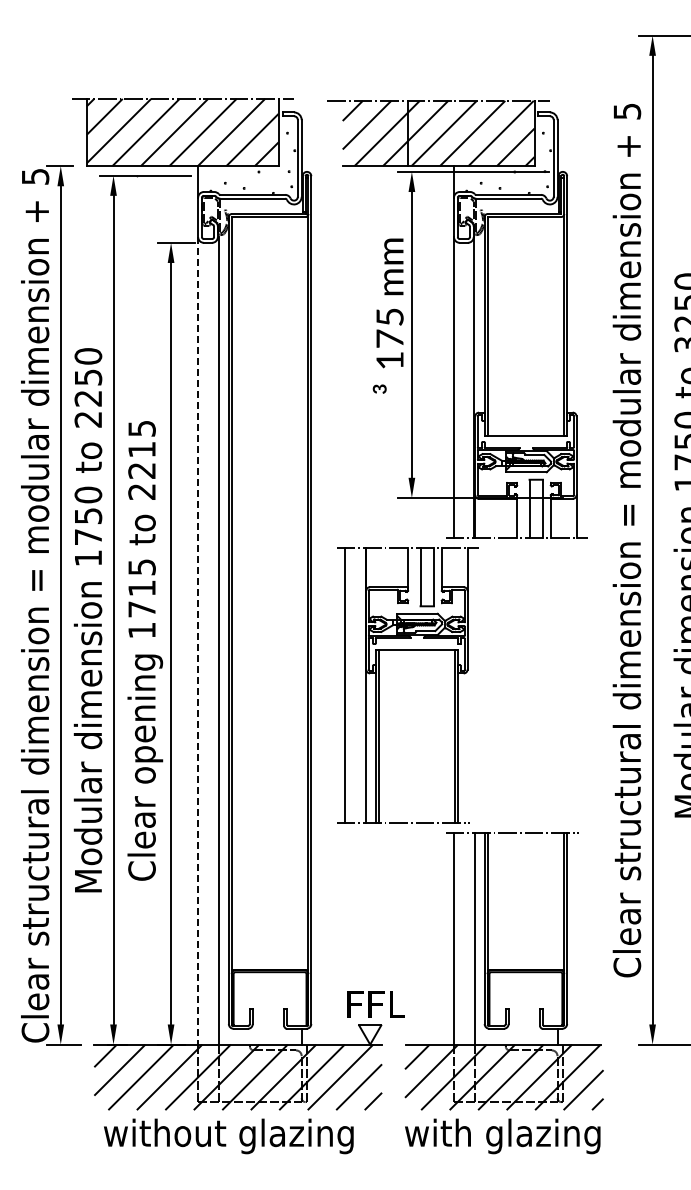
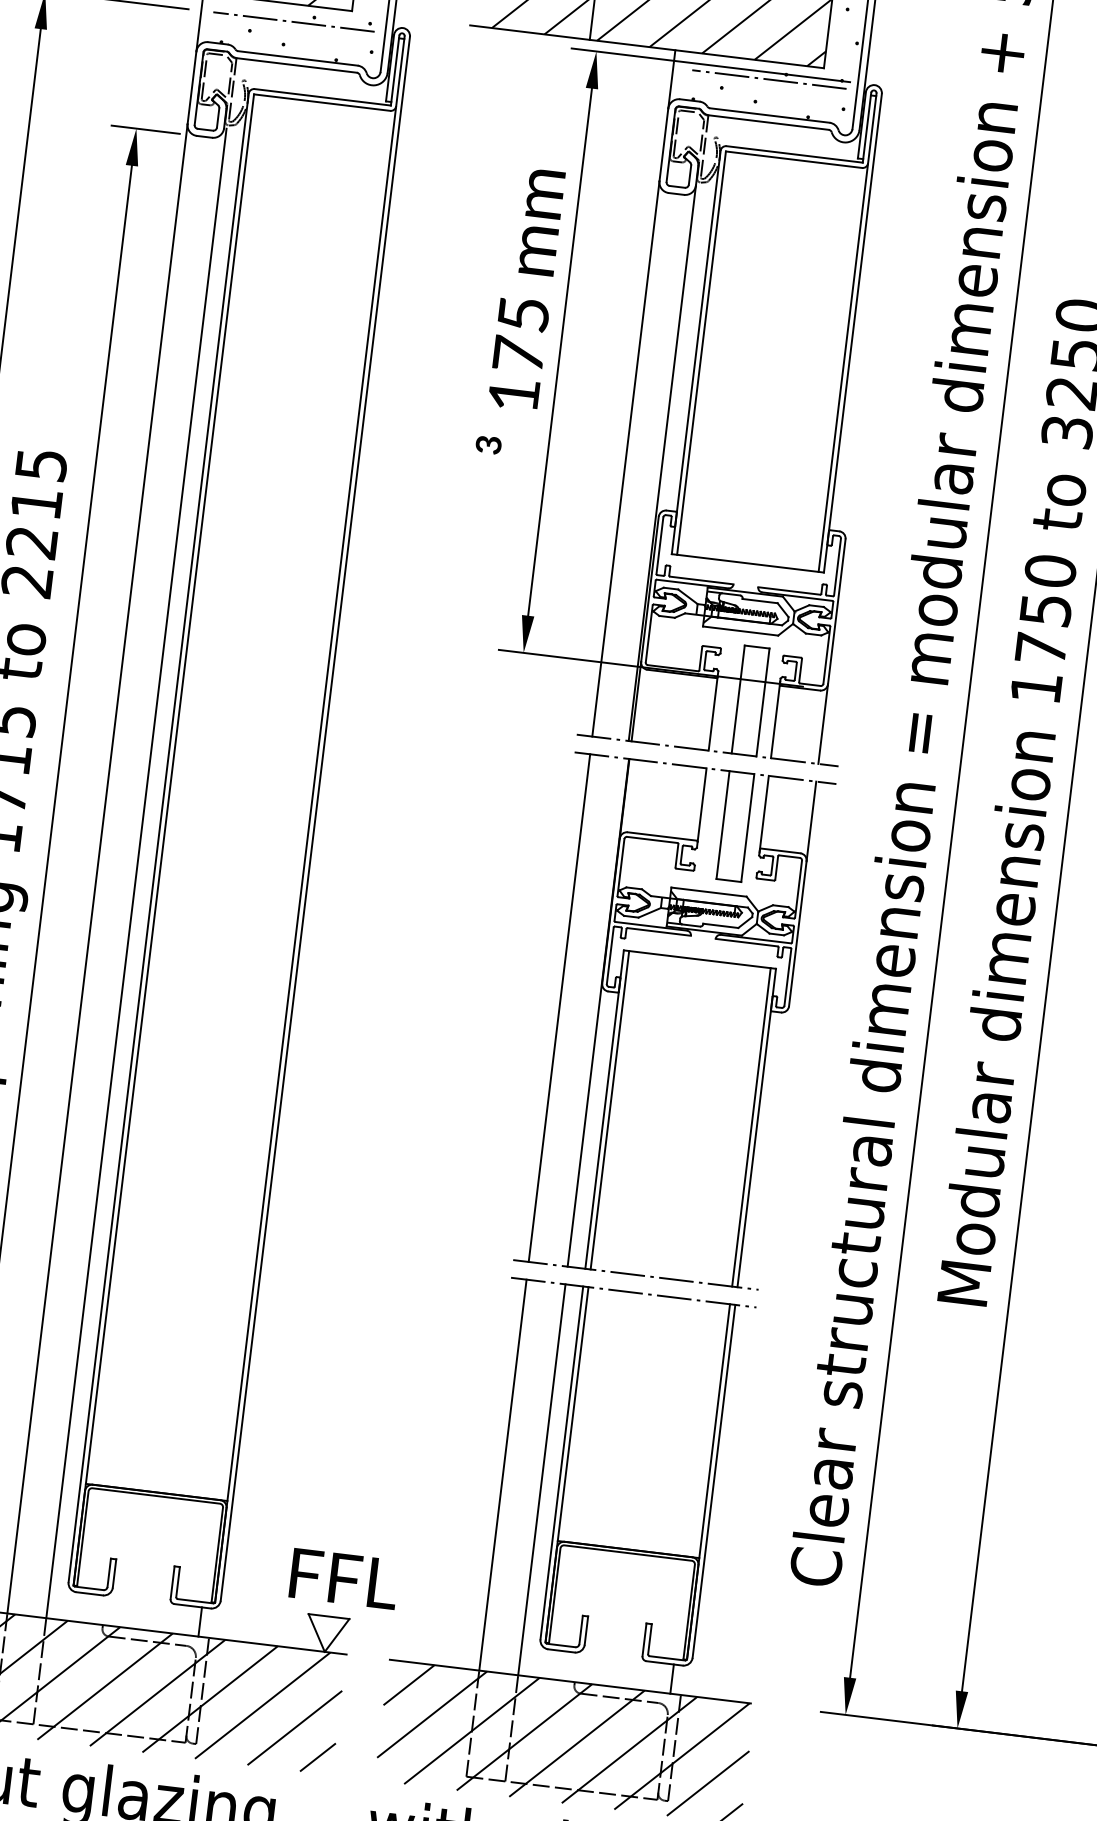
line: (248, 175) -> (294, 21), added
line: (505, 175) -> (768, 79), added
line: (198, 640) -> (98, 868), dashed -> solid
part: (379, 685) -> (623, 1015), moved

